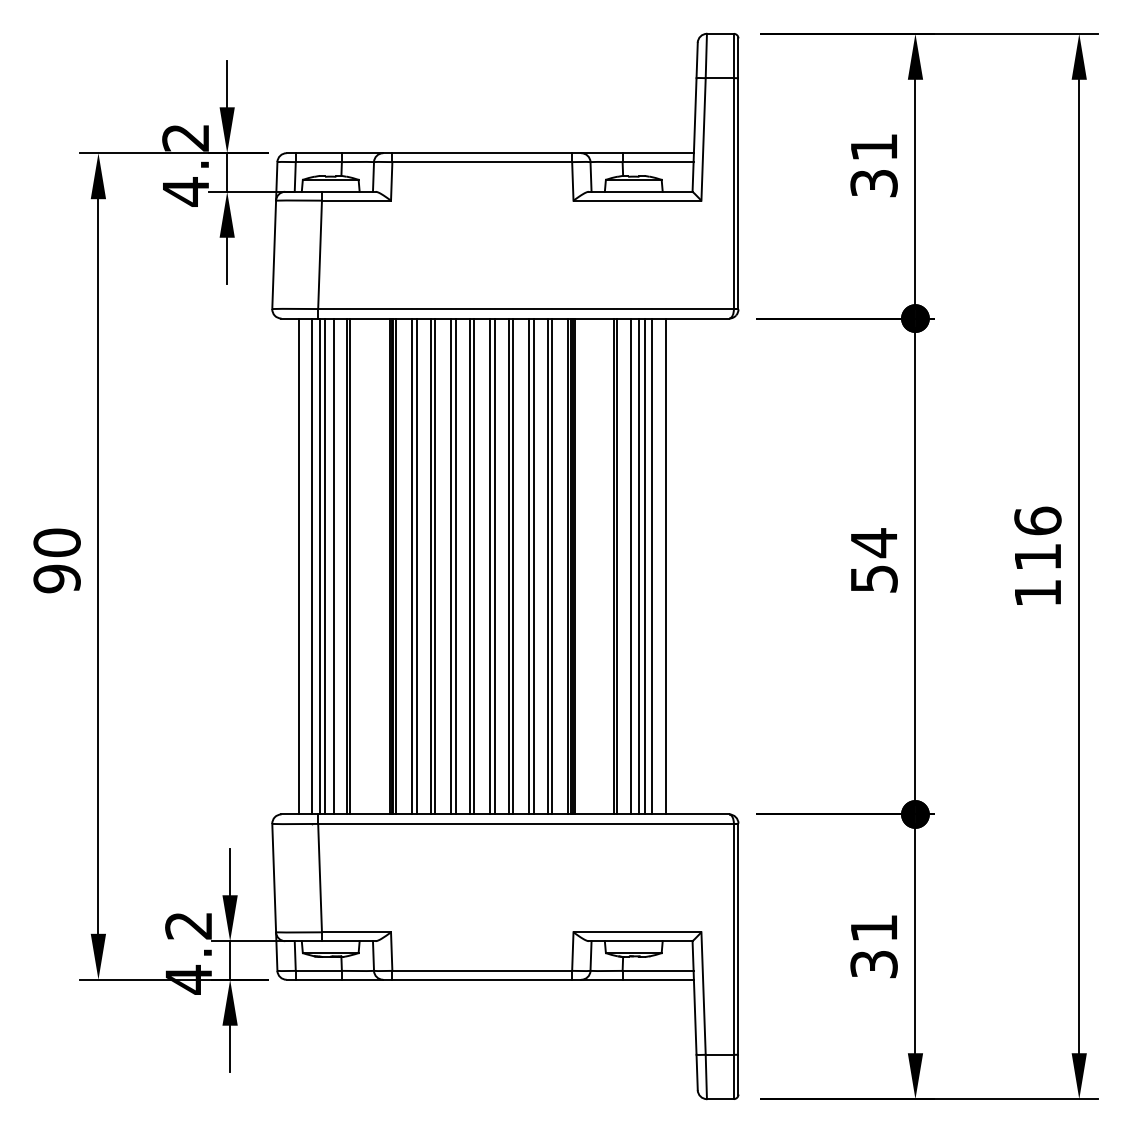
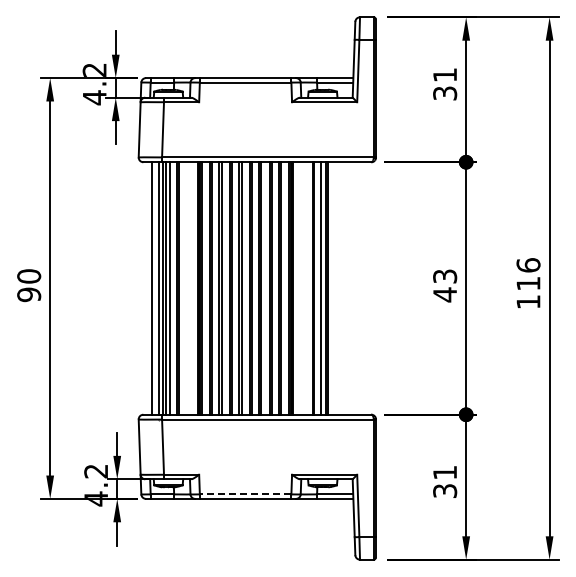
text: (874, 560) -> (445, 285), 54 -> 43
line: (652, 566) -> (332, 288), removed
line: (666, 566) -> (339, 288), removed
line: (482, 971) -> (245, 494), solid -> dashed

